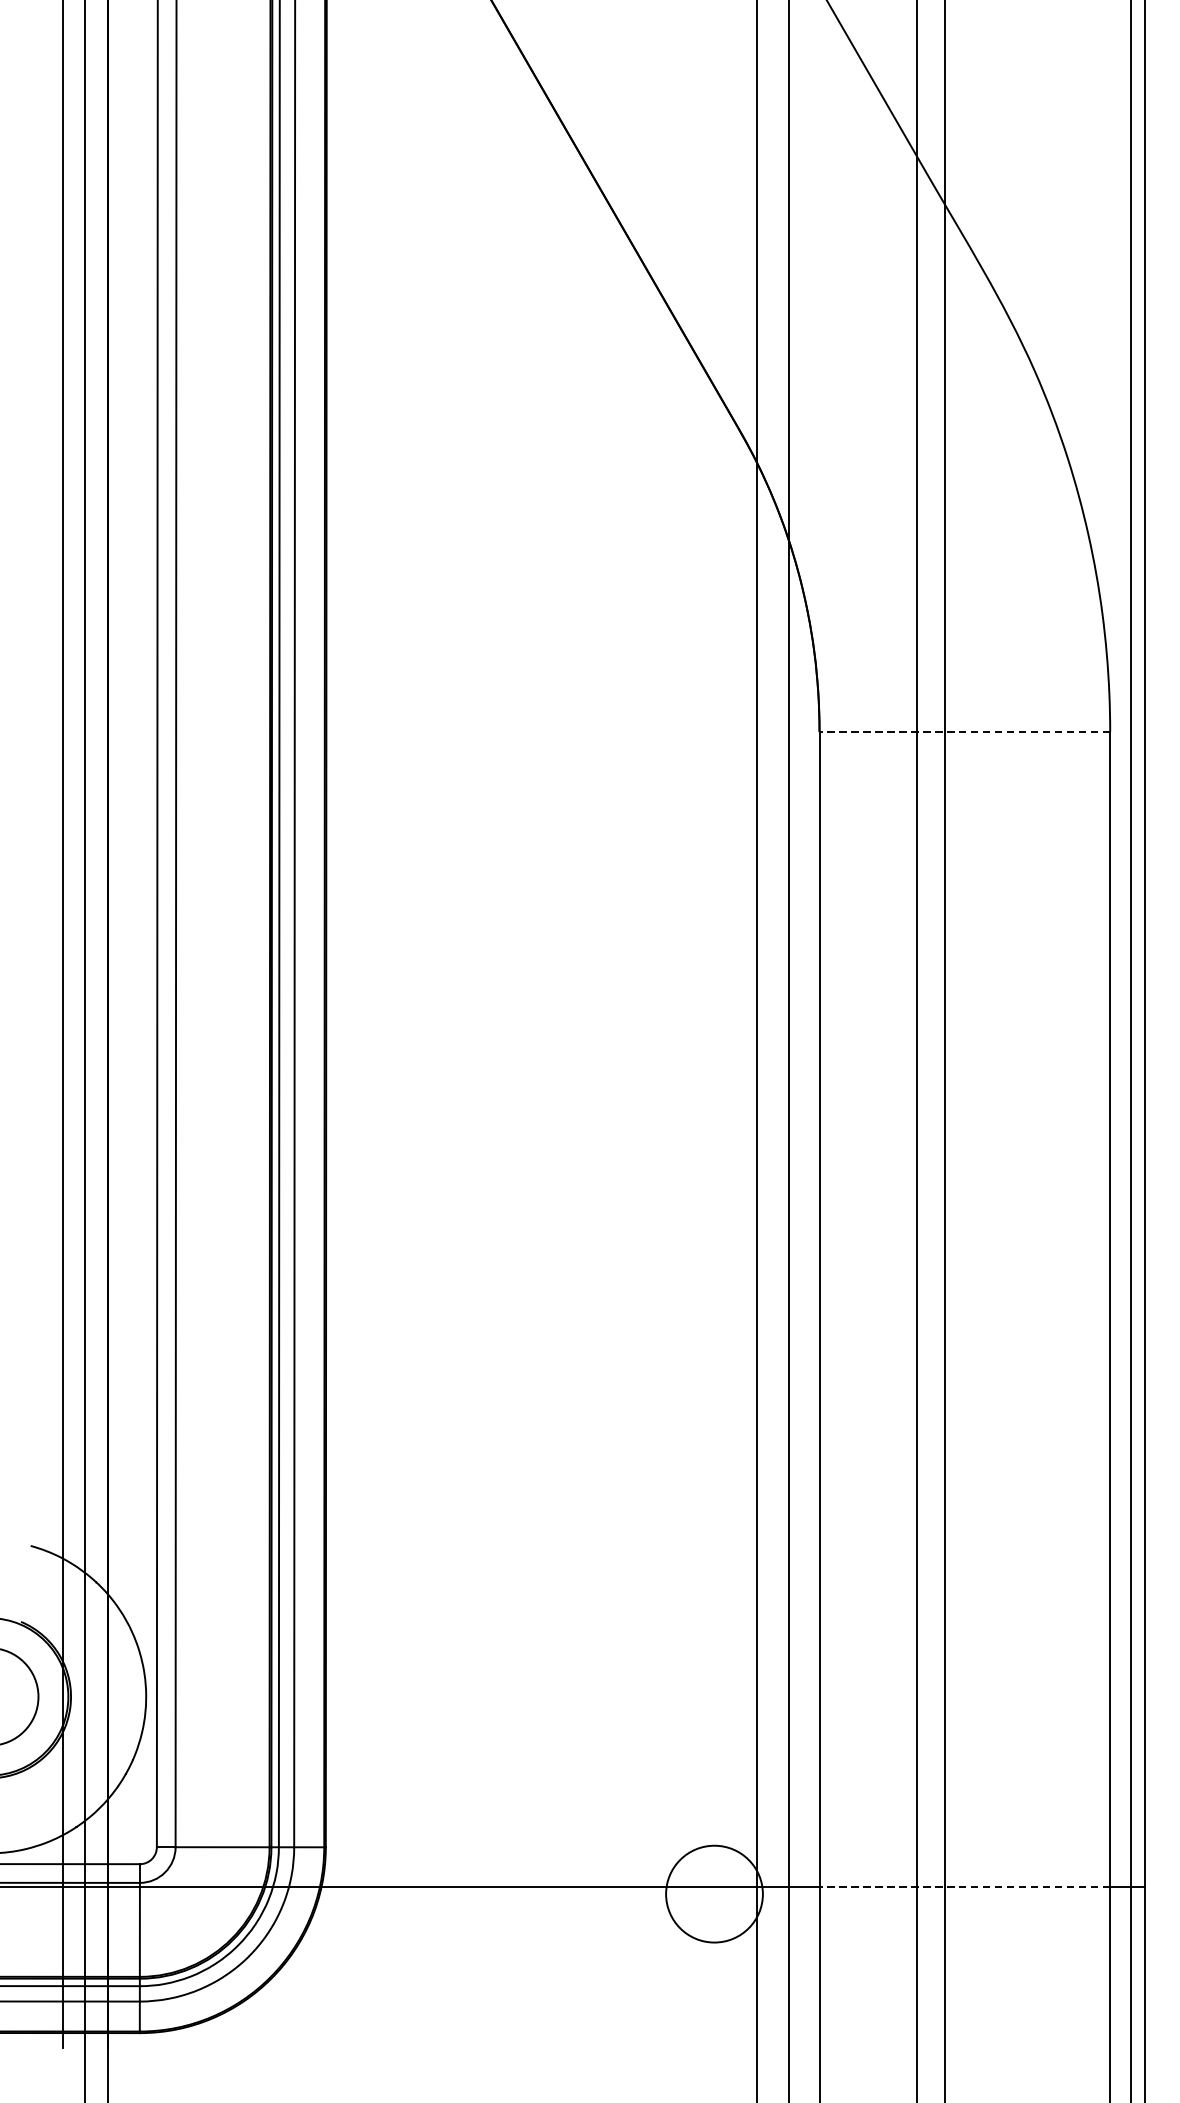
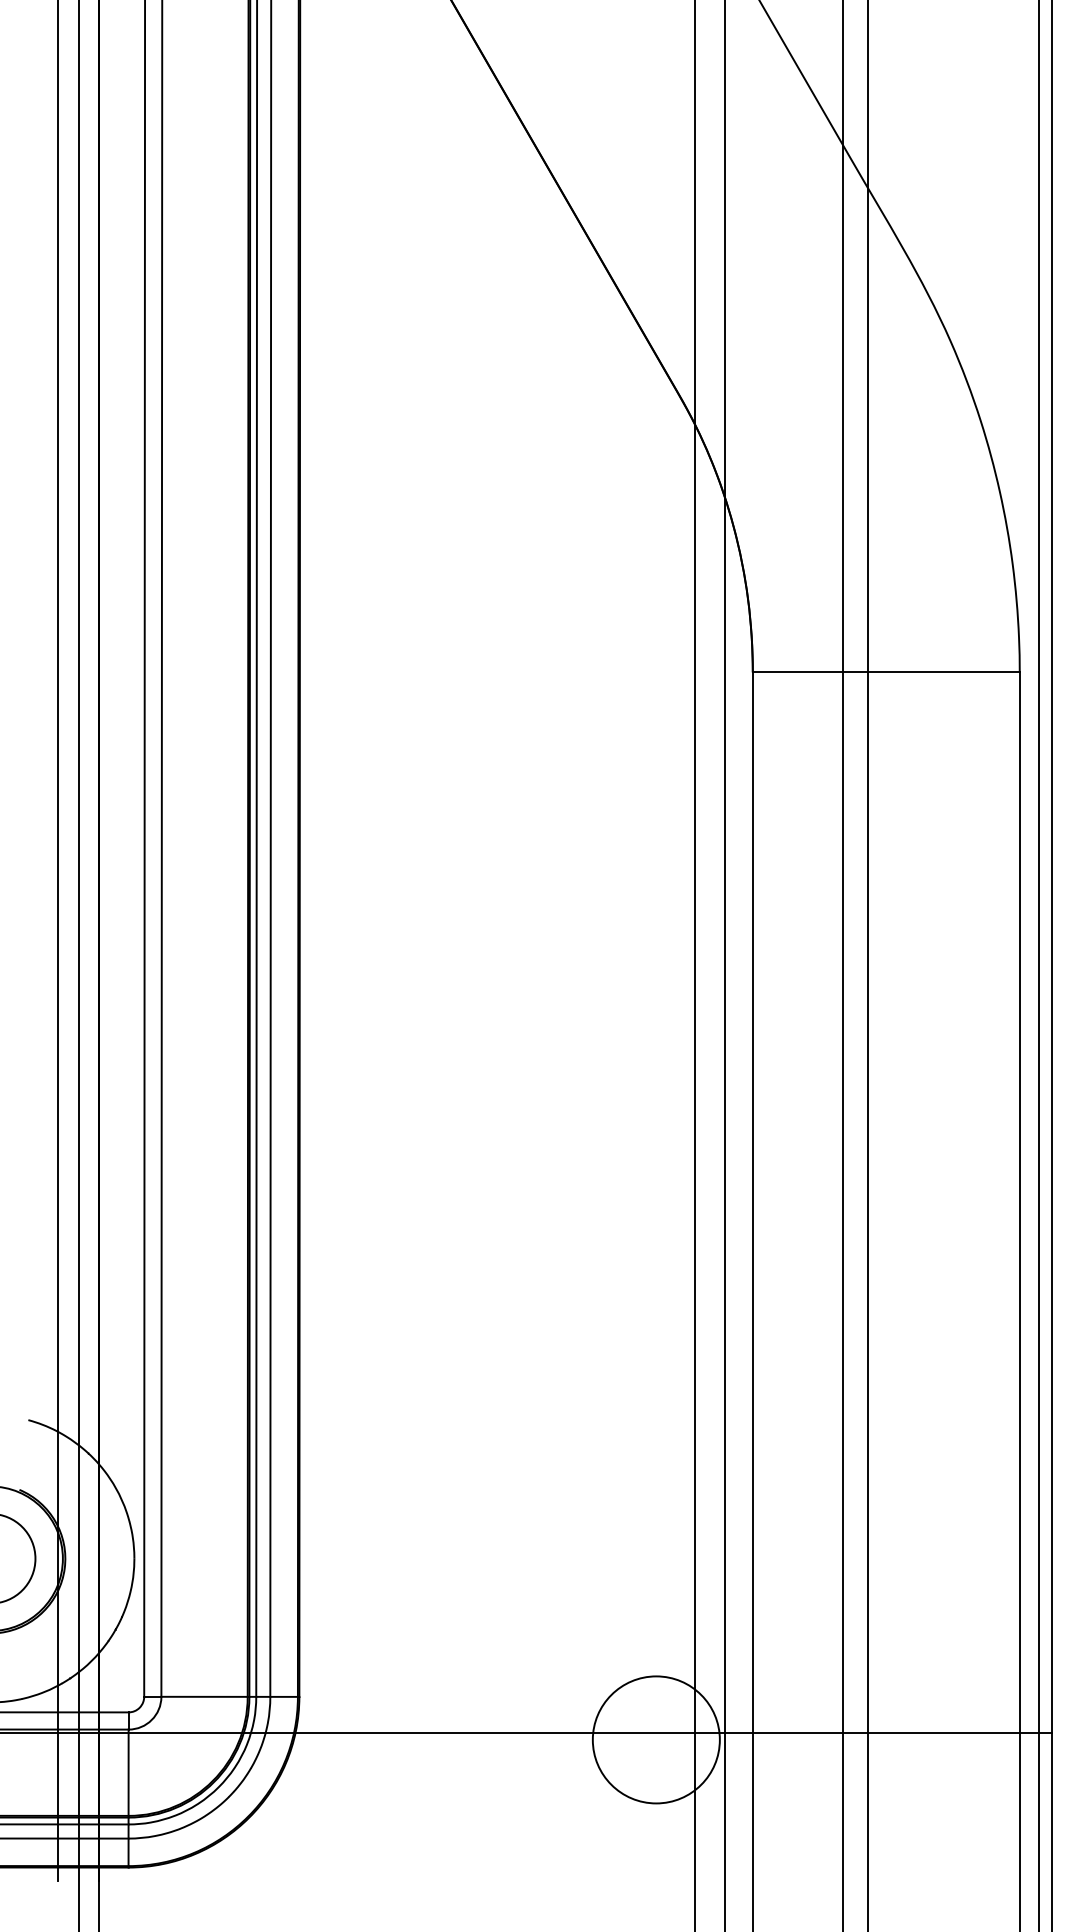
line: (964, 731) -> (885, 672), dashed -> solid
line: (964, 1887) -> (885, 1733), dashed -> solid
circle: (713, 1893) -> (655, 1739), size x1.43

